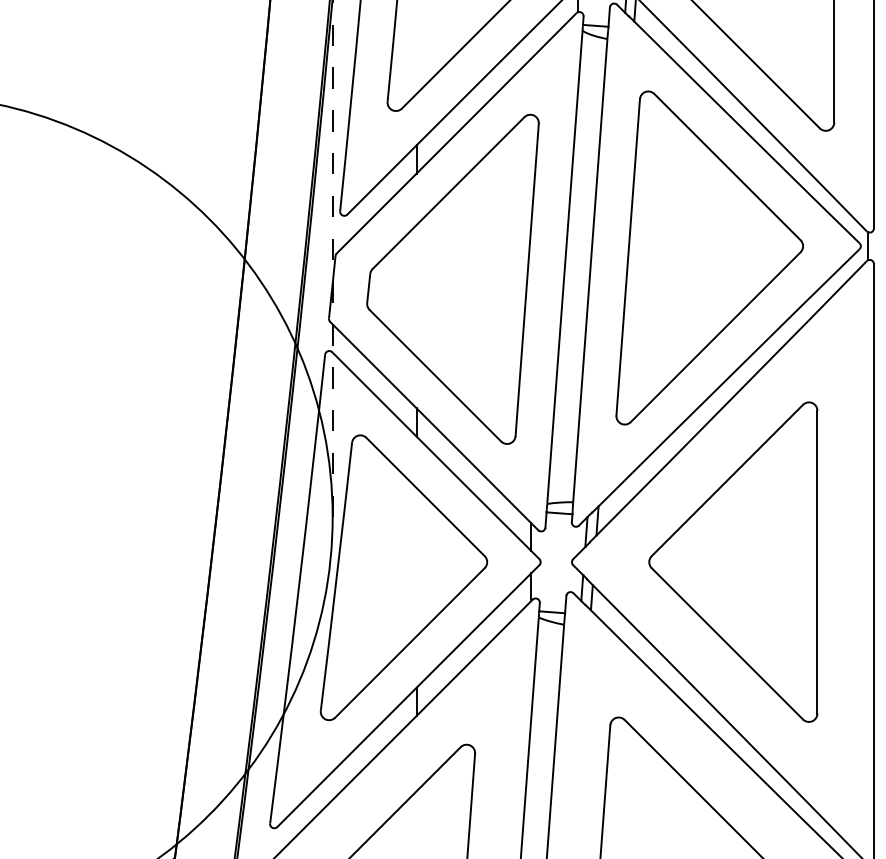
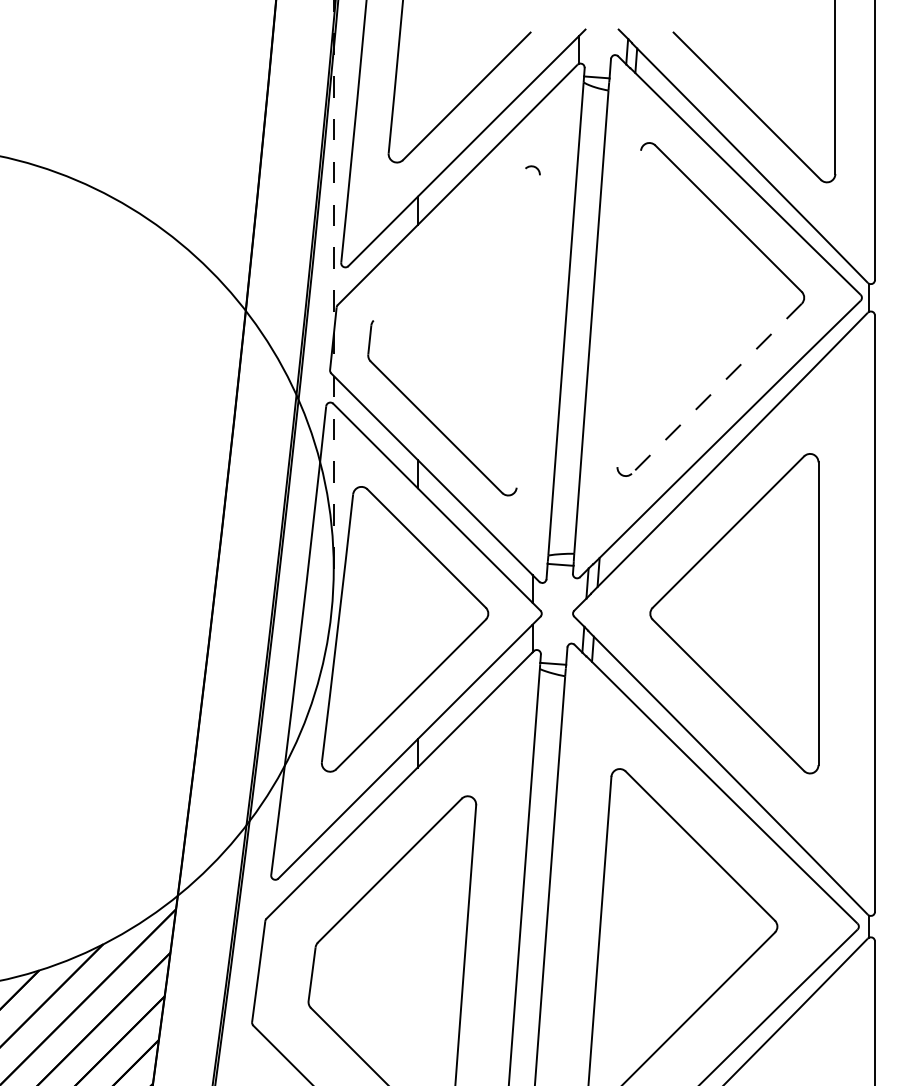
line: (448, 192) -> (449, 244), removed
line: (628, 256) -> (629, 308), removed
line: (526, 279) -> (527, 331), removed
line: (715, 337) -> (716, 389), solid -> dashed

